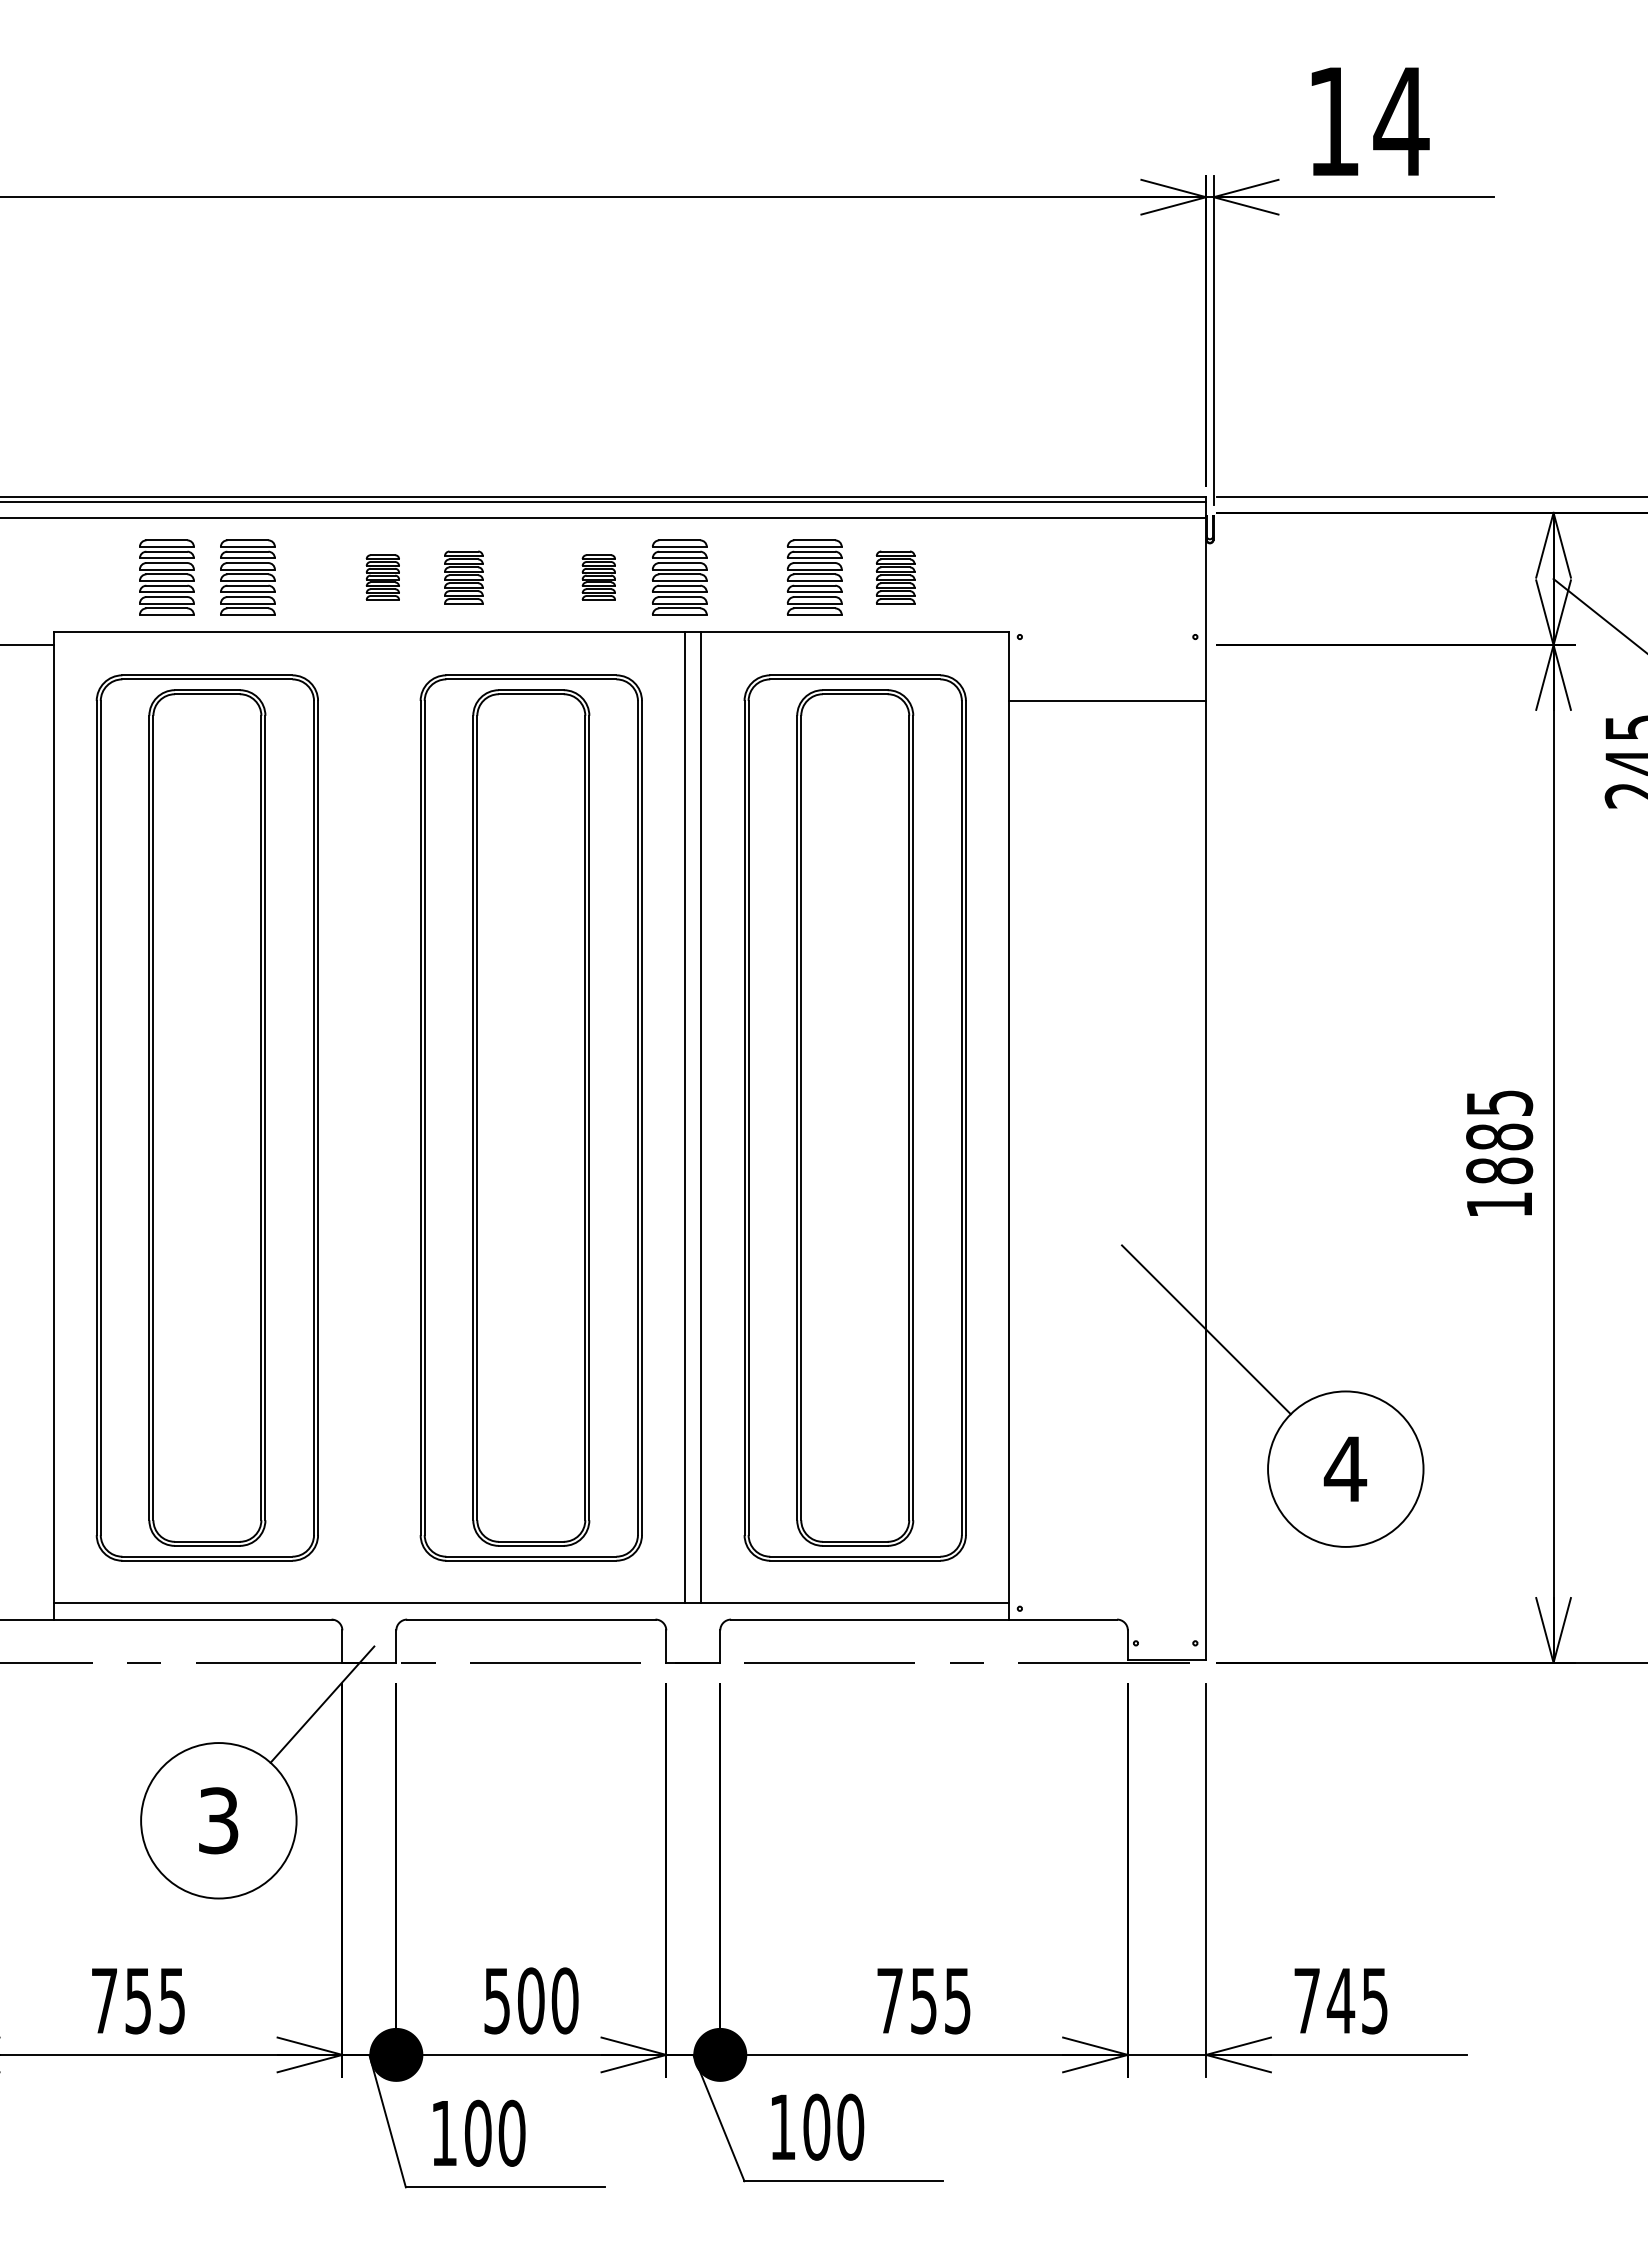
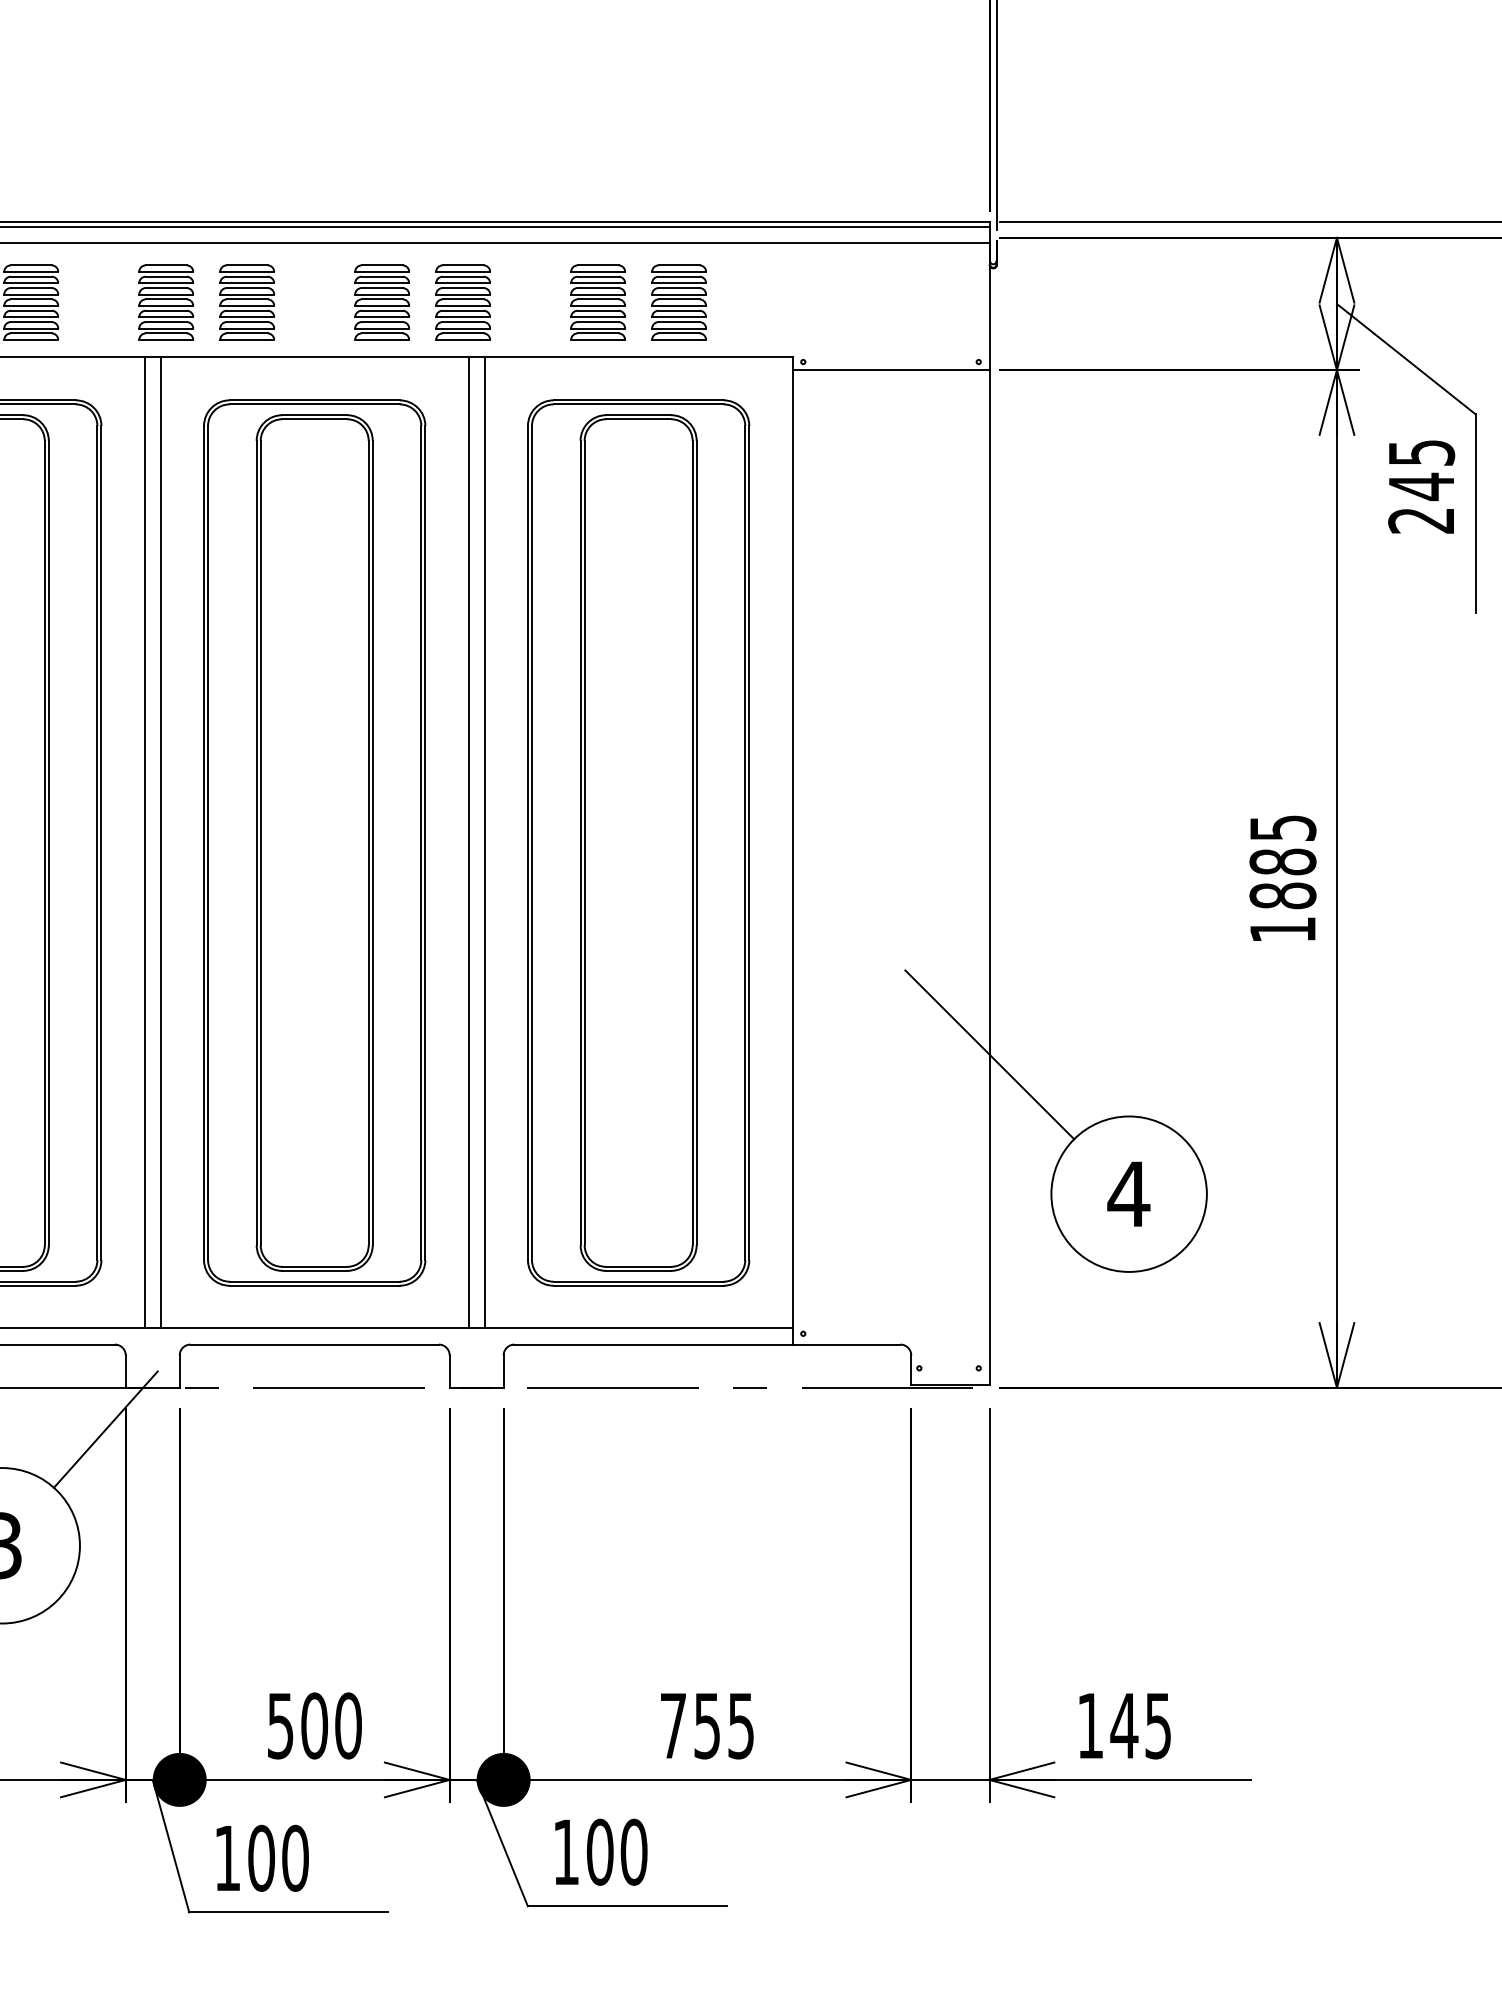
part: (382, 577) -> (165, 302), size x1.67
part: (463, 577) -> (246, 302), size x1.43
part: (598, 577) -> (381, 302), size x1.67
part: (895, 577) -> (678, 302), size x1.43
line: (1107, 701) -> (890, 370), moved
line: (361, 1117) -> (144, 842), added
line: (377, 1117) -> (160, 842), added
text: (1306, 2000) -> (1089, 1725), 745 -> 145

